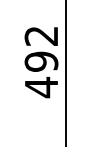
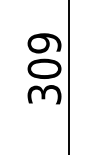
text: (41, 62) -> (44, 69), 492 -> 309

